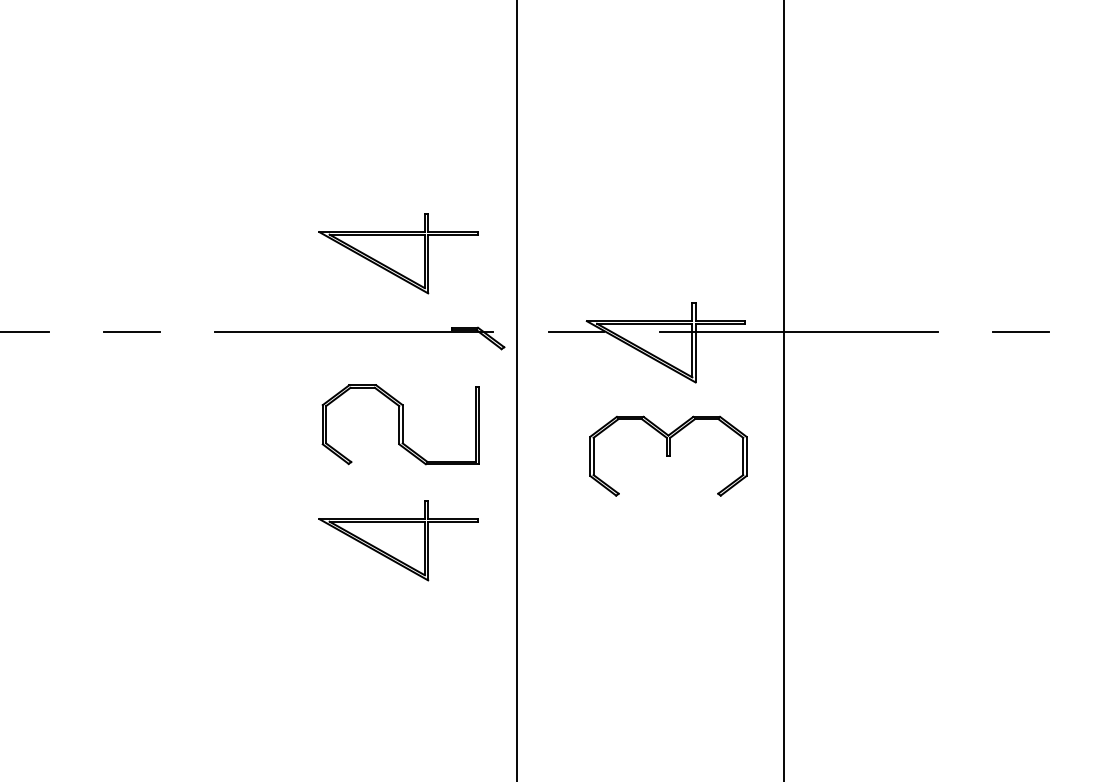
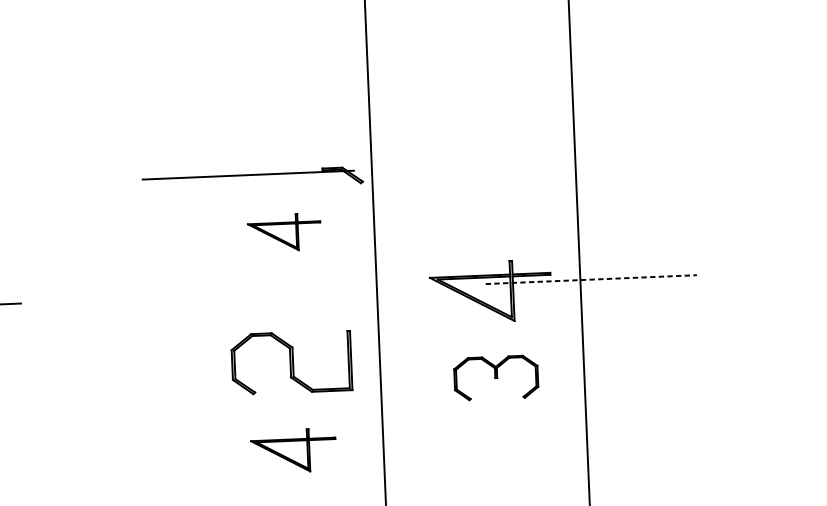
part: (398, 253) -> (284, 232), size x0.6
line: (131, 332) -> (83, 300), removed
line: (576, 332) -> (422, 286), removed
line: (798, 332) -> (591, 279), solid -> dashed
line: (1020, 332) -> (760, 272), removed
part: (359, 338) -> (252, 179), moved
part: (668, 455) -> (496, 377), size x0.7
part: (398, 540) -> (293, 450), size x0.7

